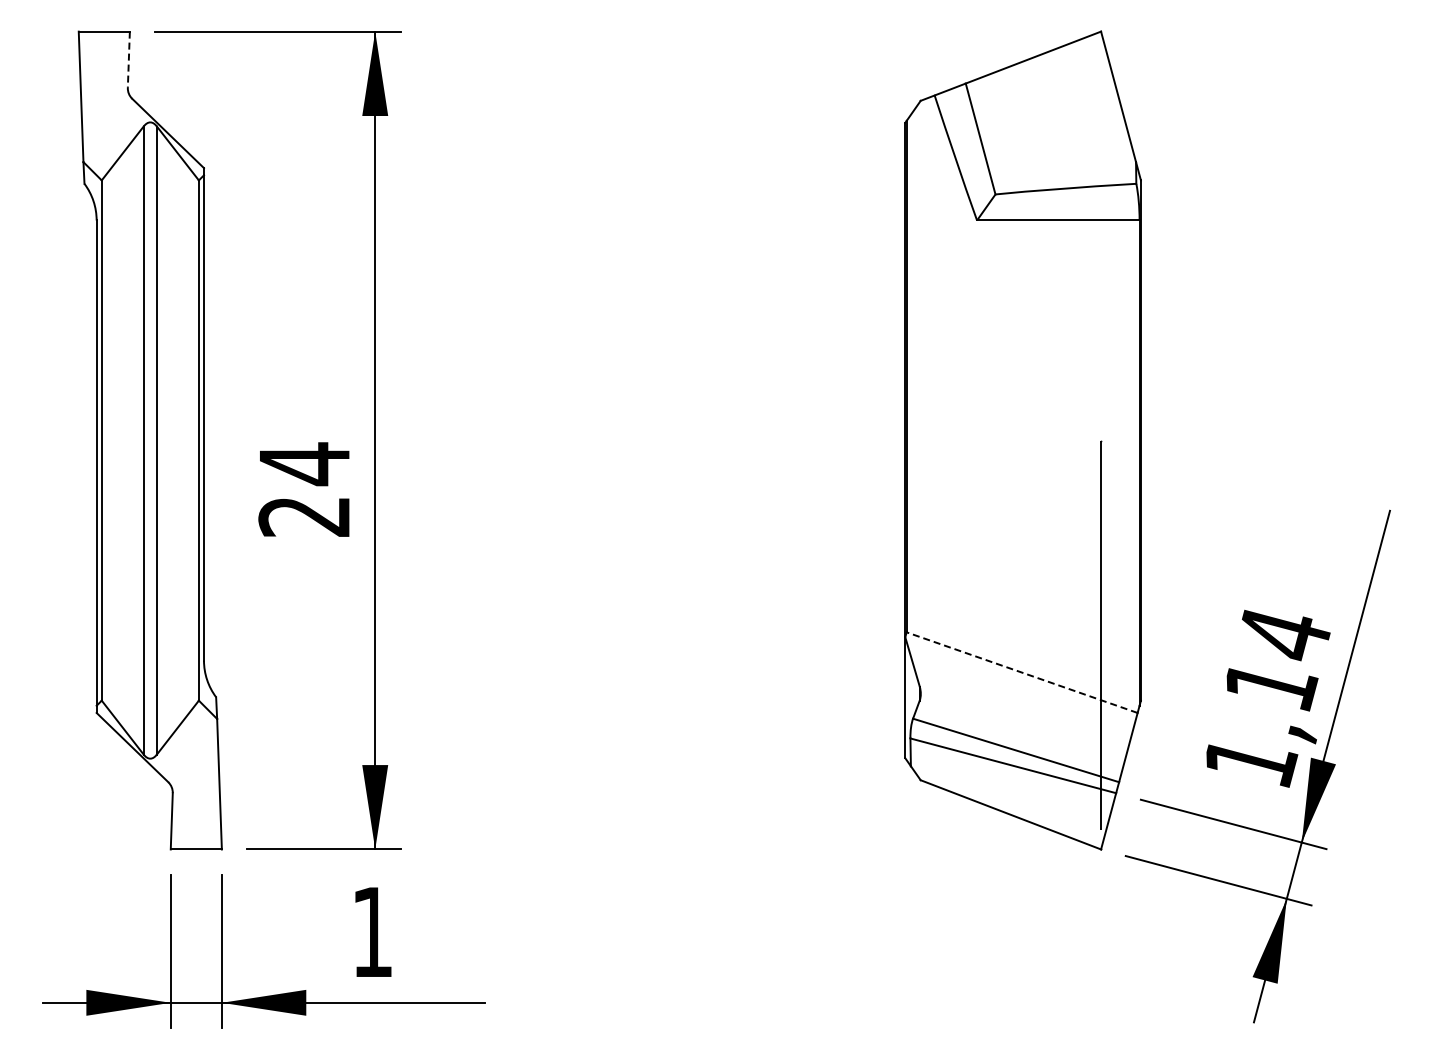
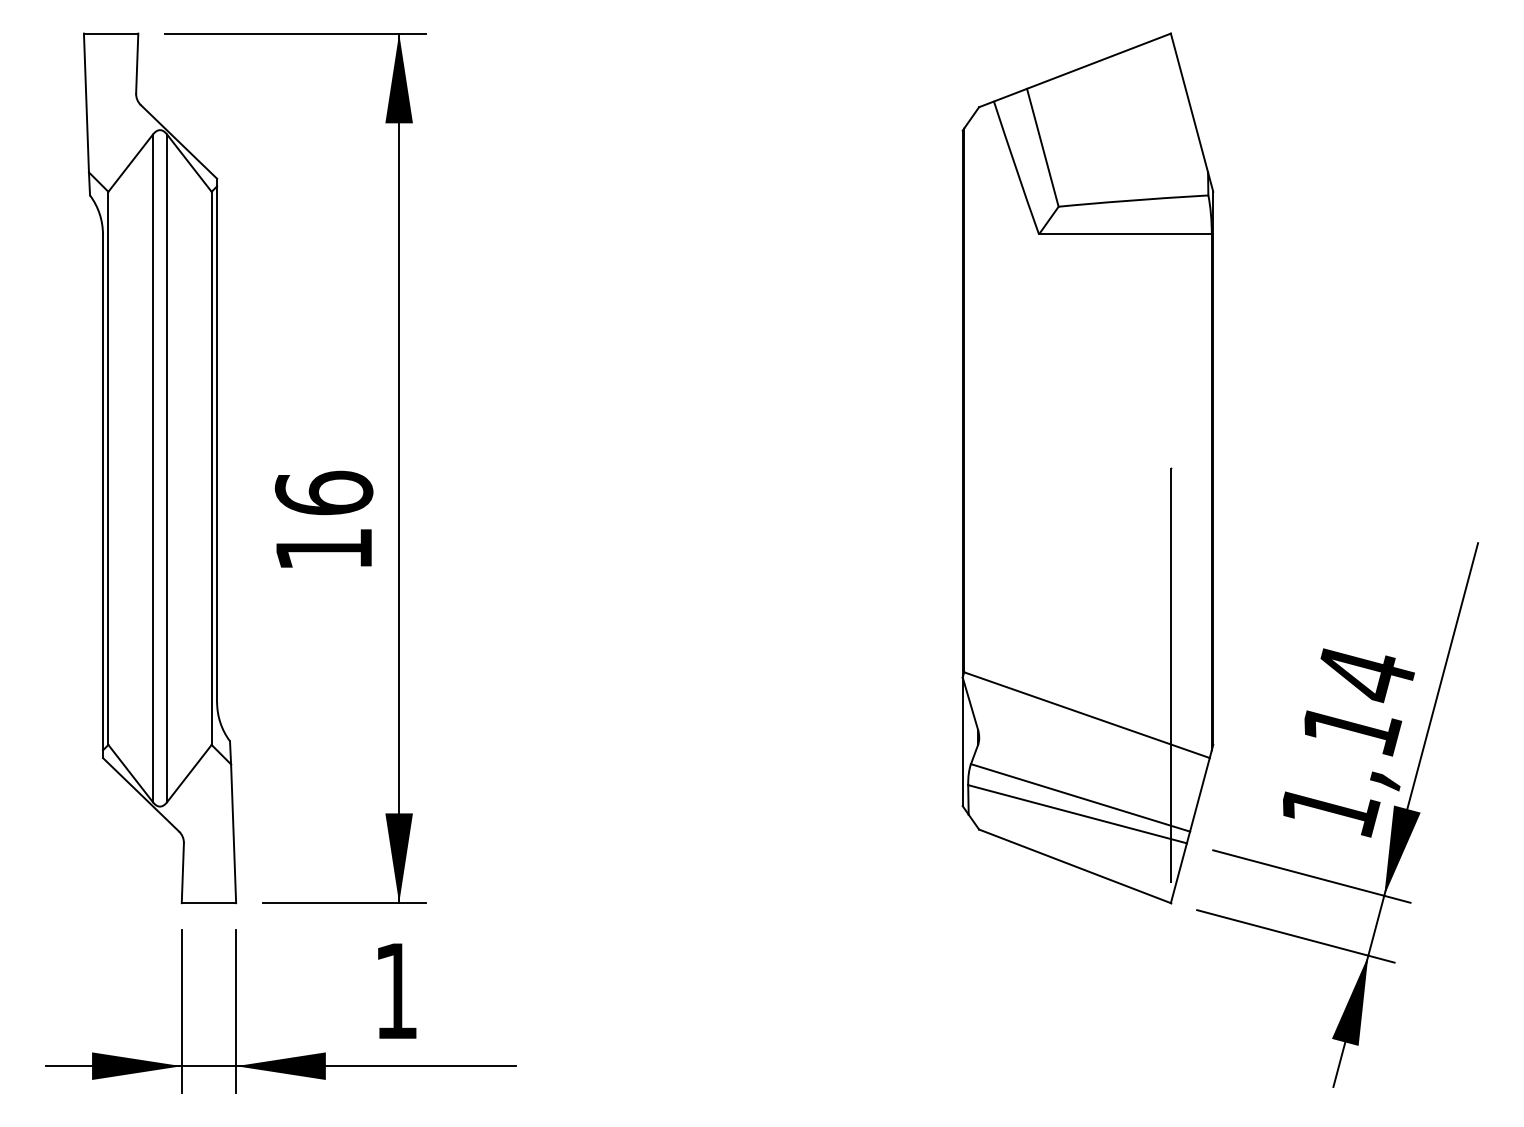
line: (128, 60) -> (136, 64), dashed -> solid
text: (304, 489) -> (323, 520), 24 -> 16
line: (1021, 672) -> (1086, 715), dashed -> solid

